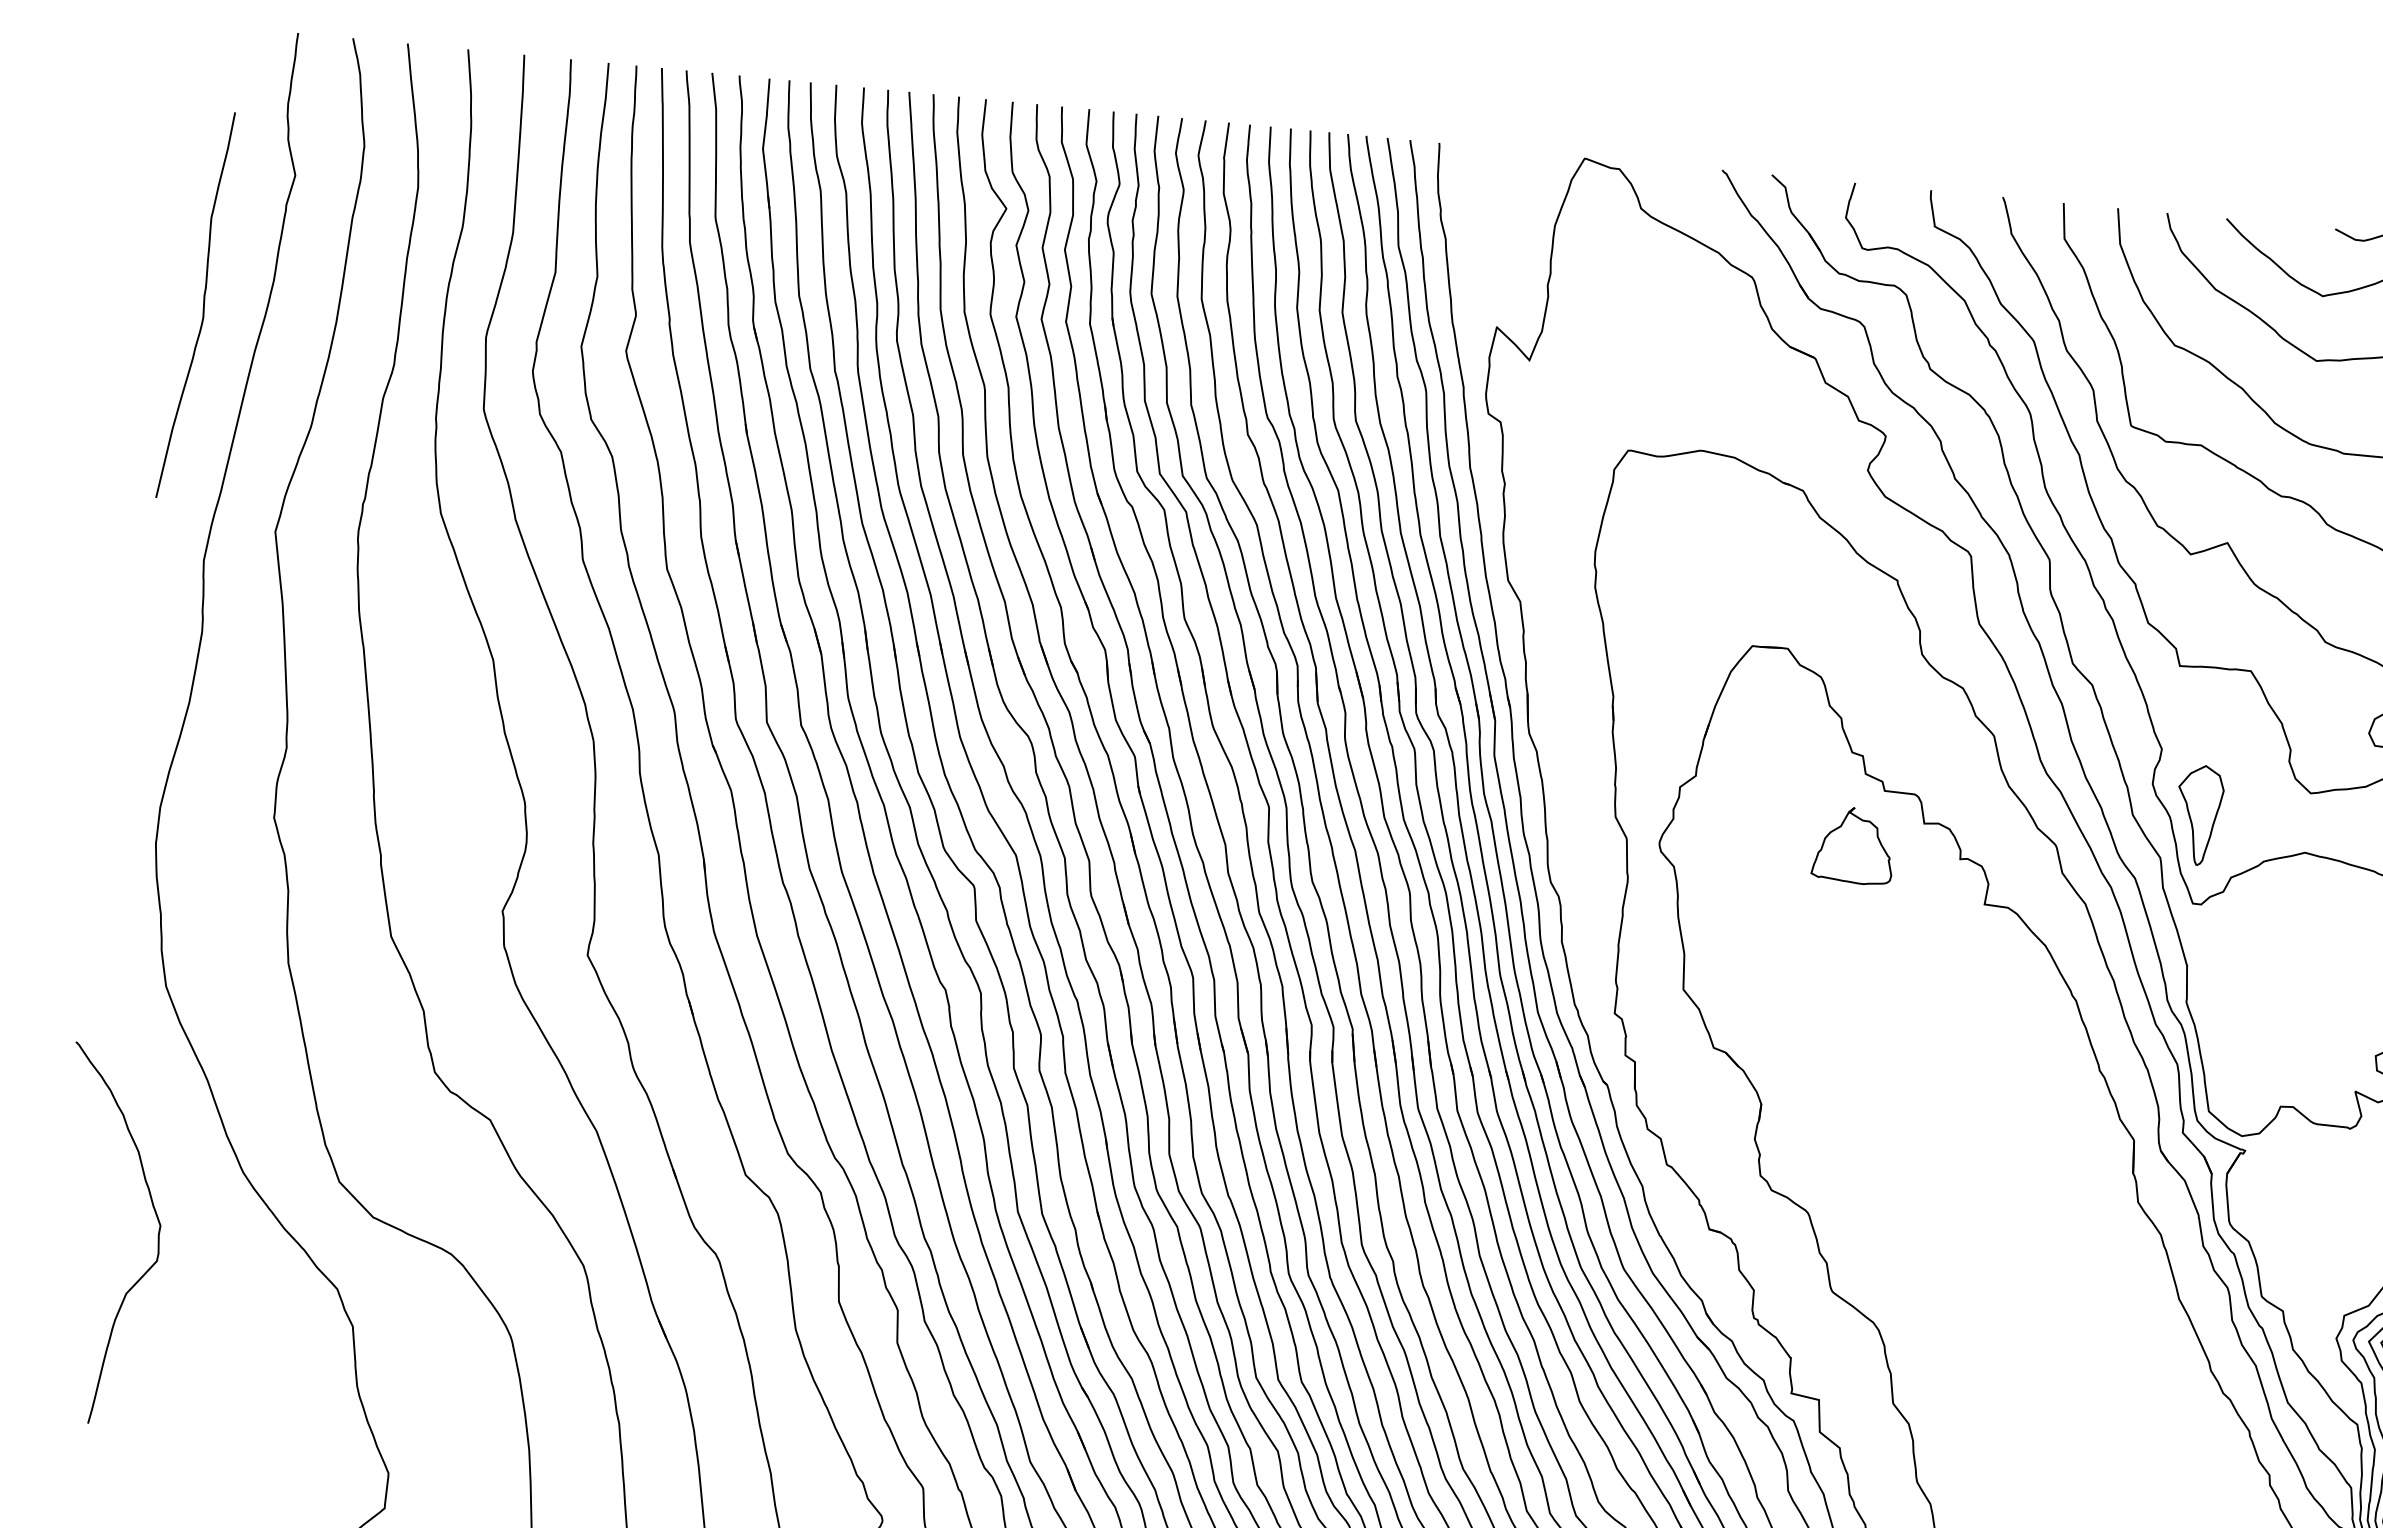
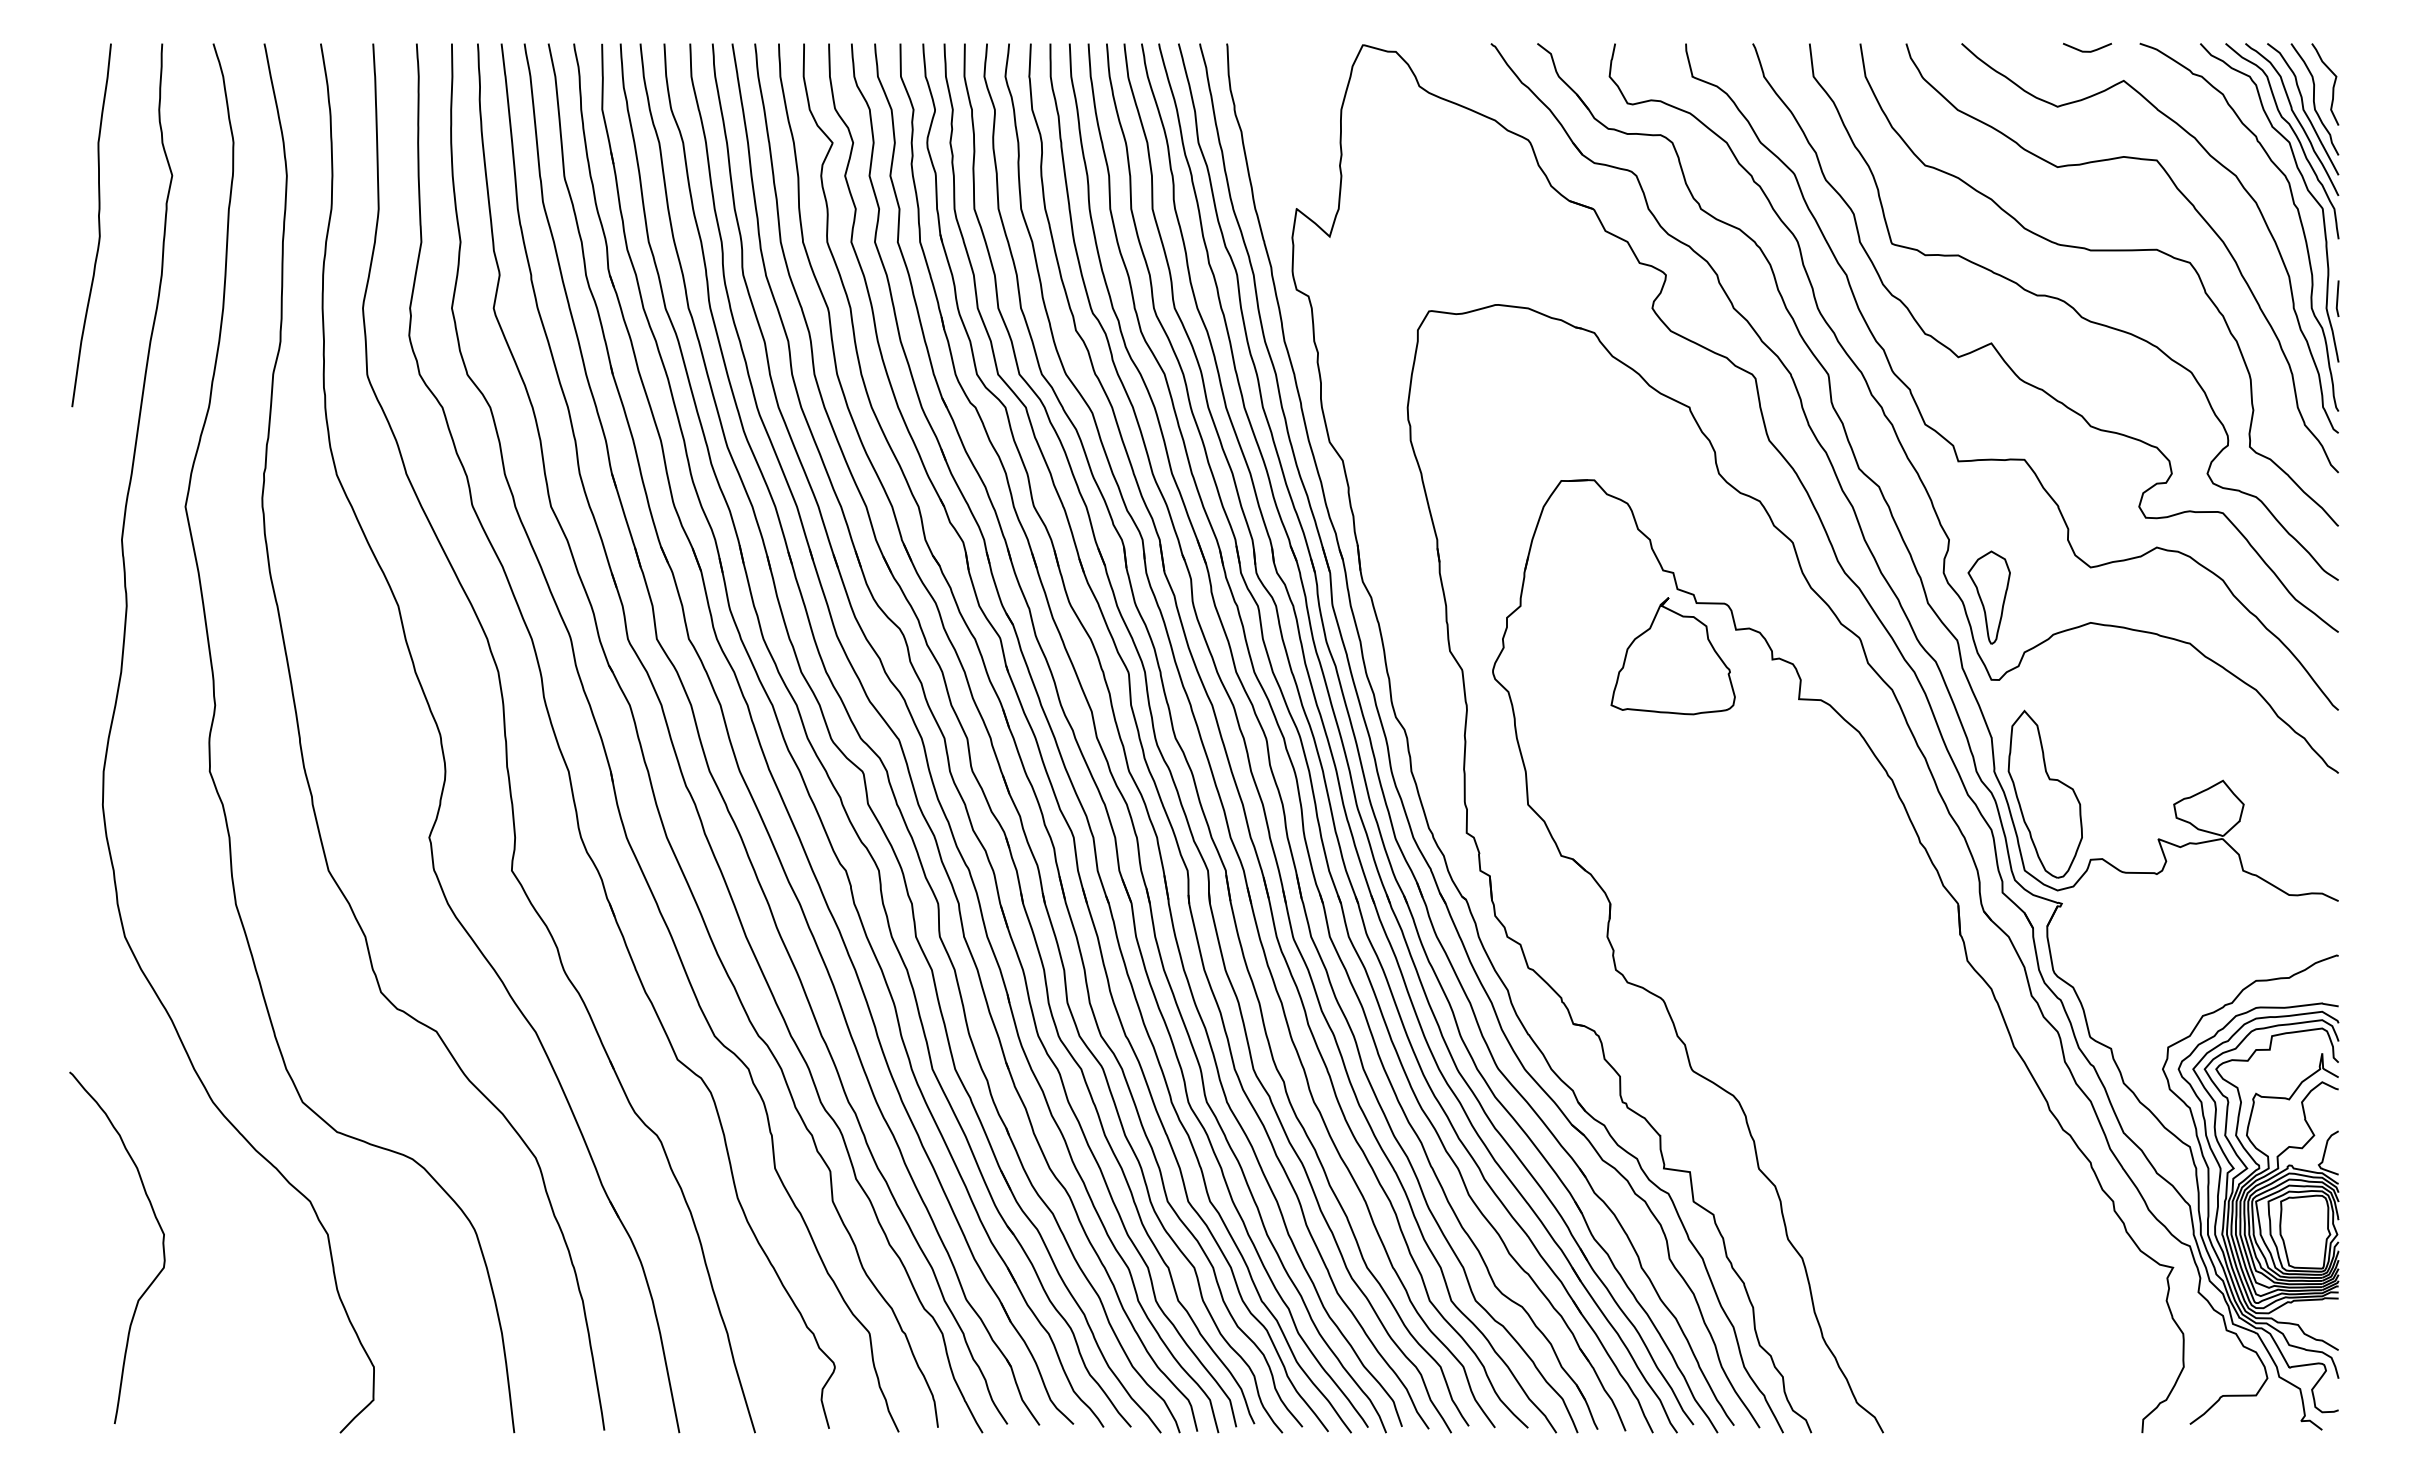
curve: (203, 306) -> (98, 225), moved
part: (1853, 845) -> (1672, 656), size x1.67
part: (2237, 1030) -> (2044, 793), added
curve: (157, 1239) -> (162, 1247), moved

